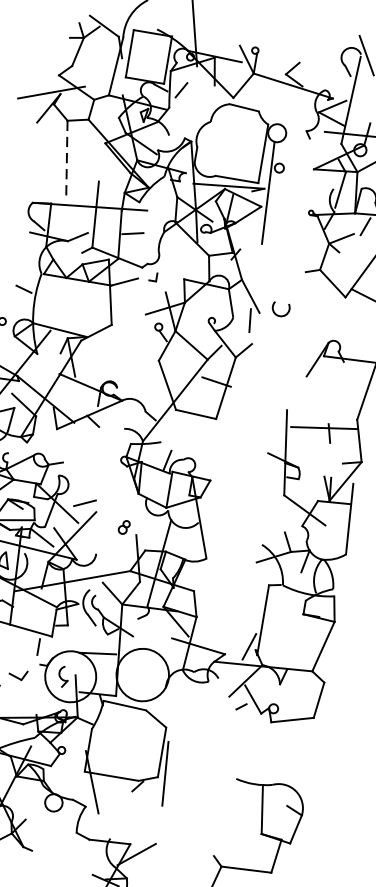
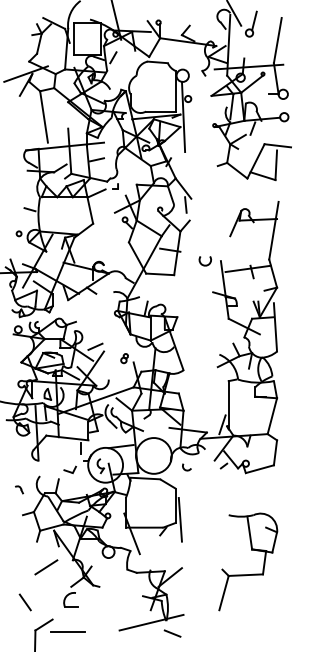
line: (67, 159) -> (44, 117), dashed -> solid
arc: (280, 314) -> (205, 264), moved
arc: (184, 699) -> (184, 467), added

